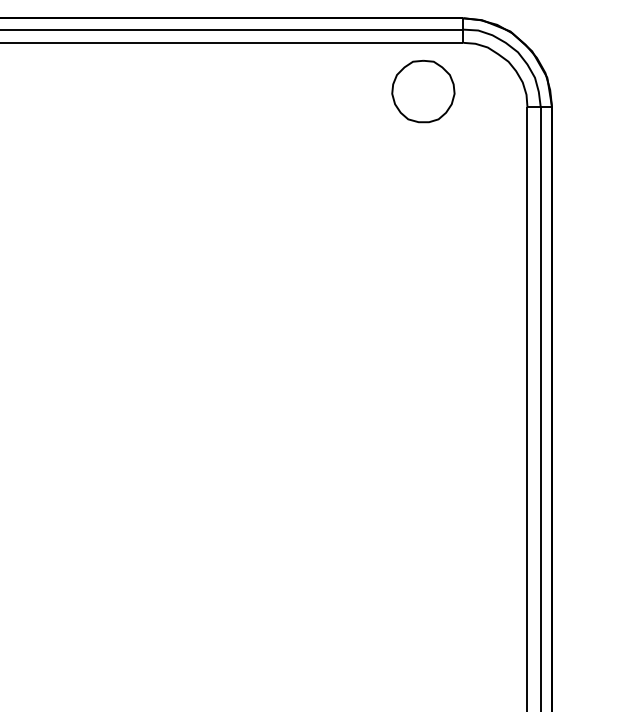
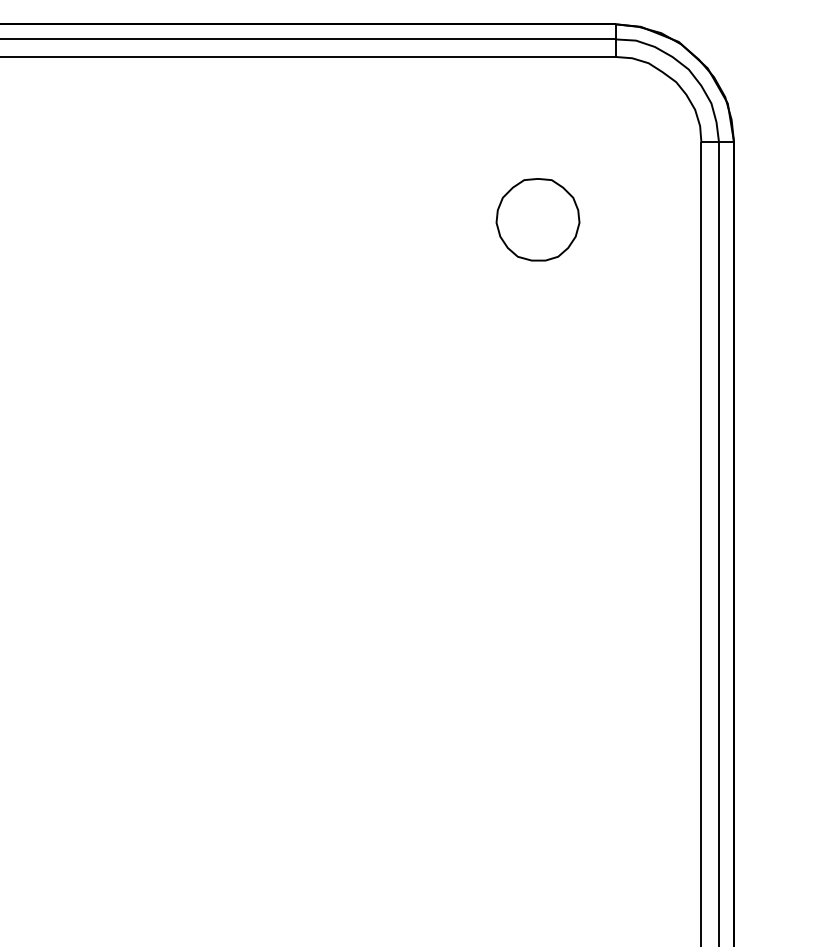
part: (423, 91) -> (537, 219), moved

